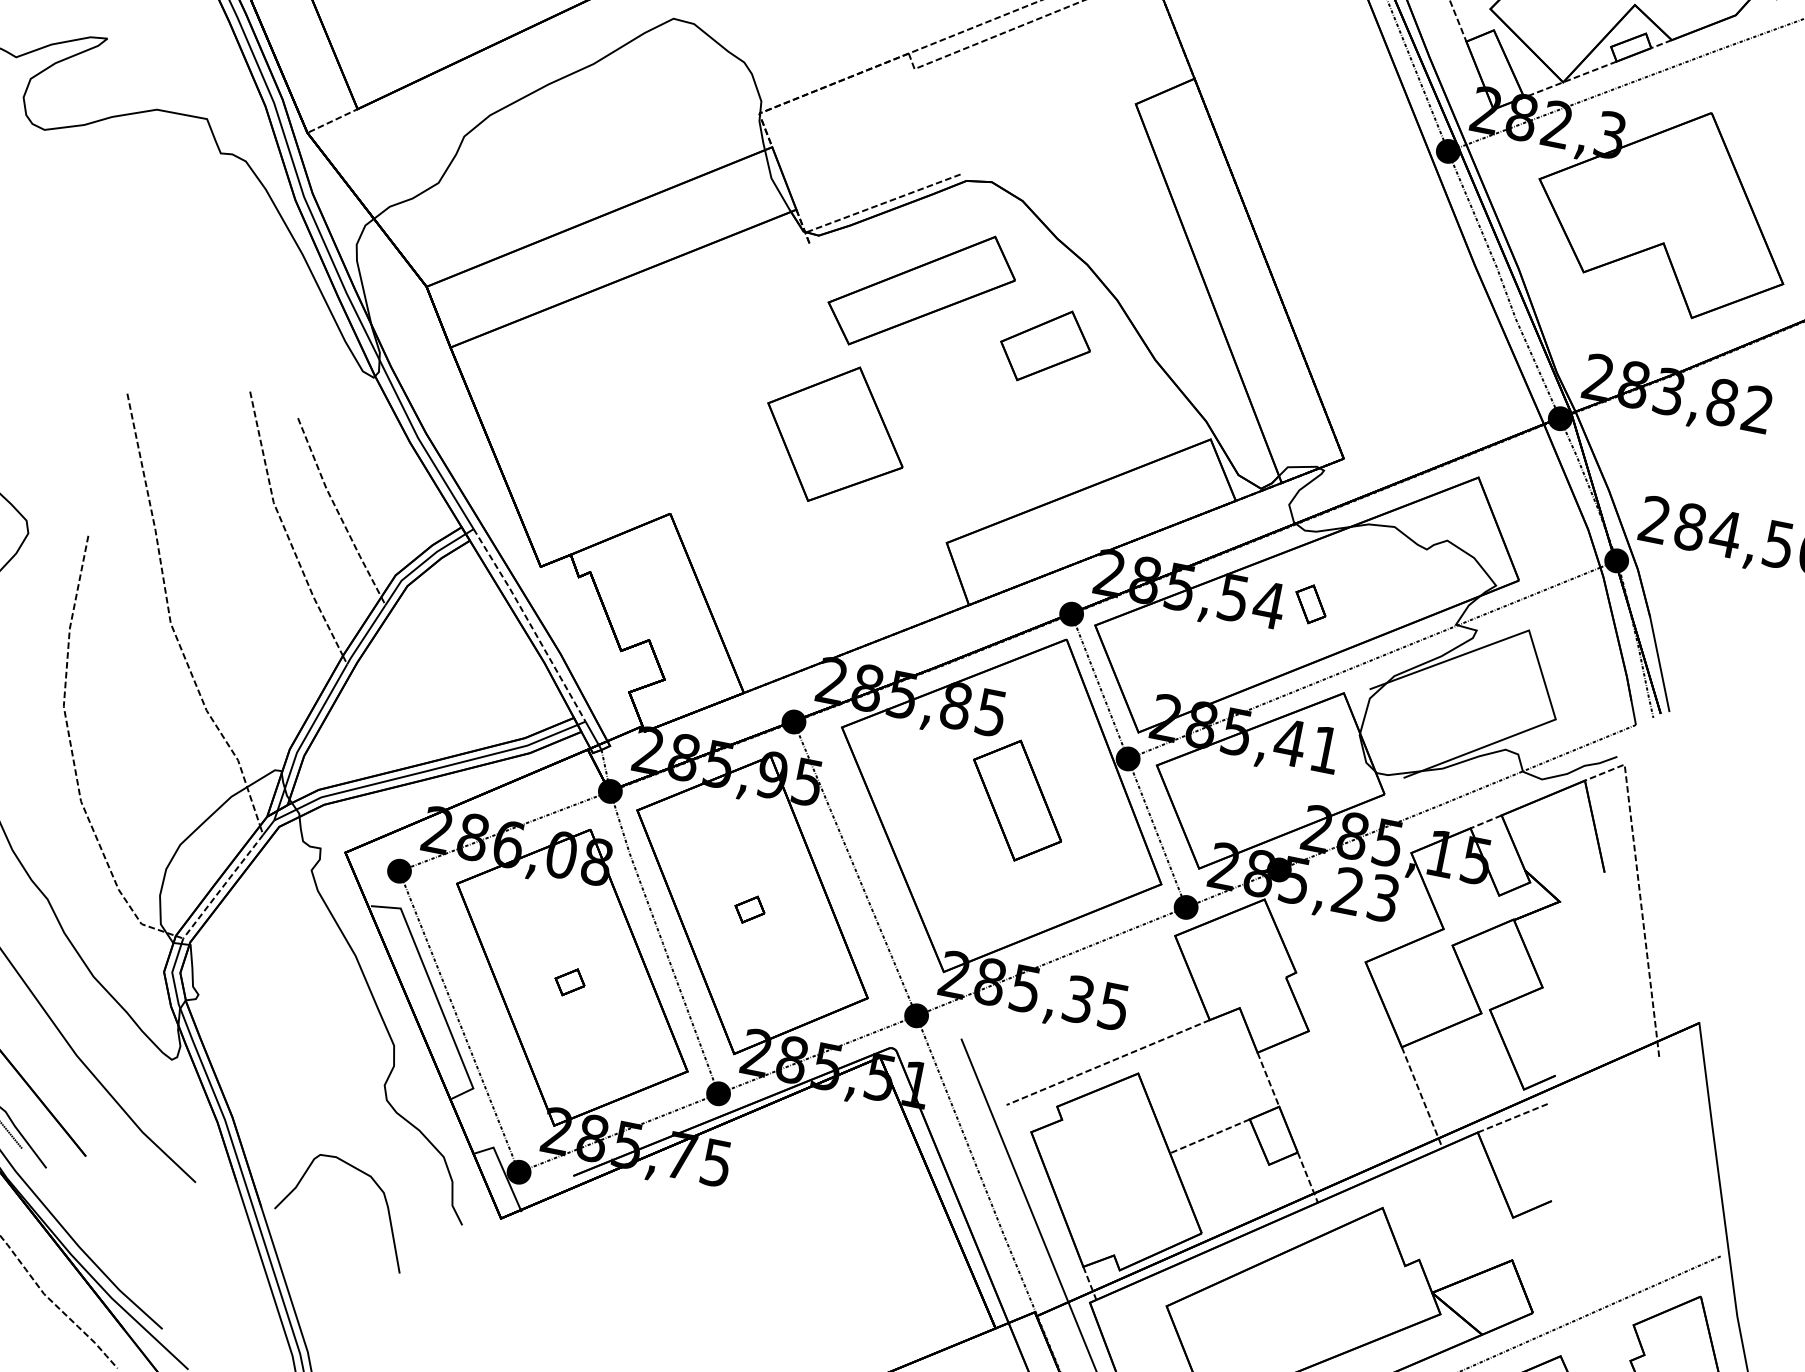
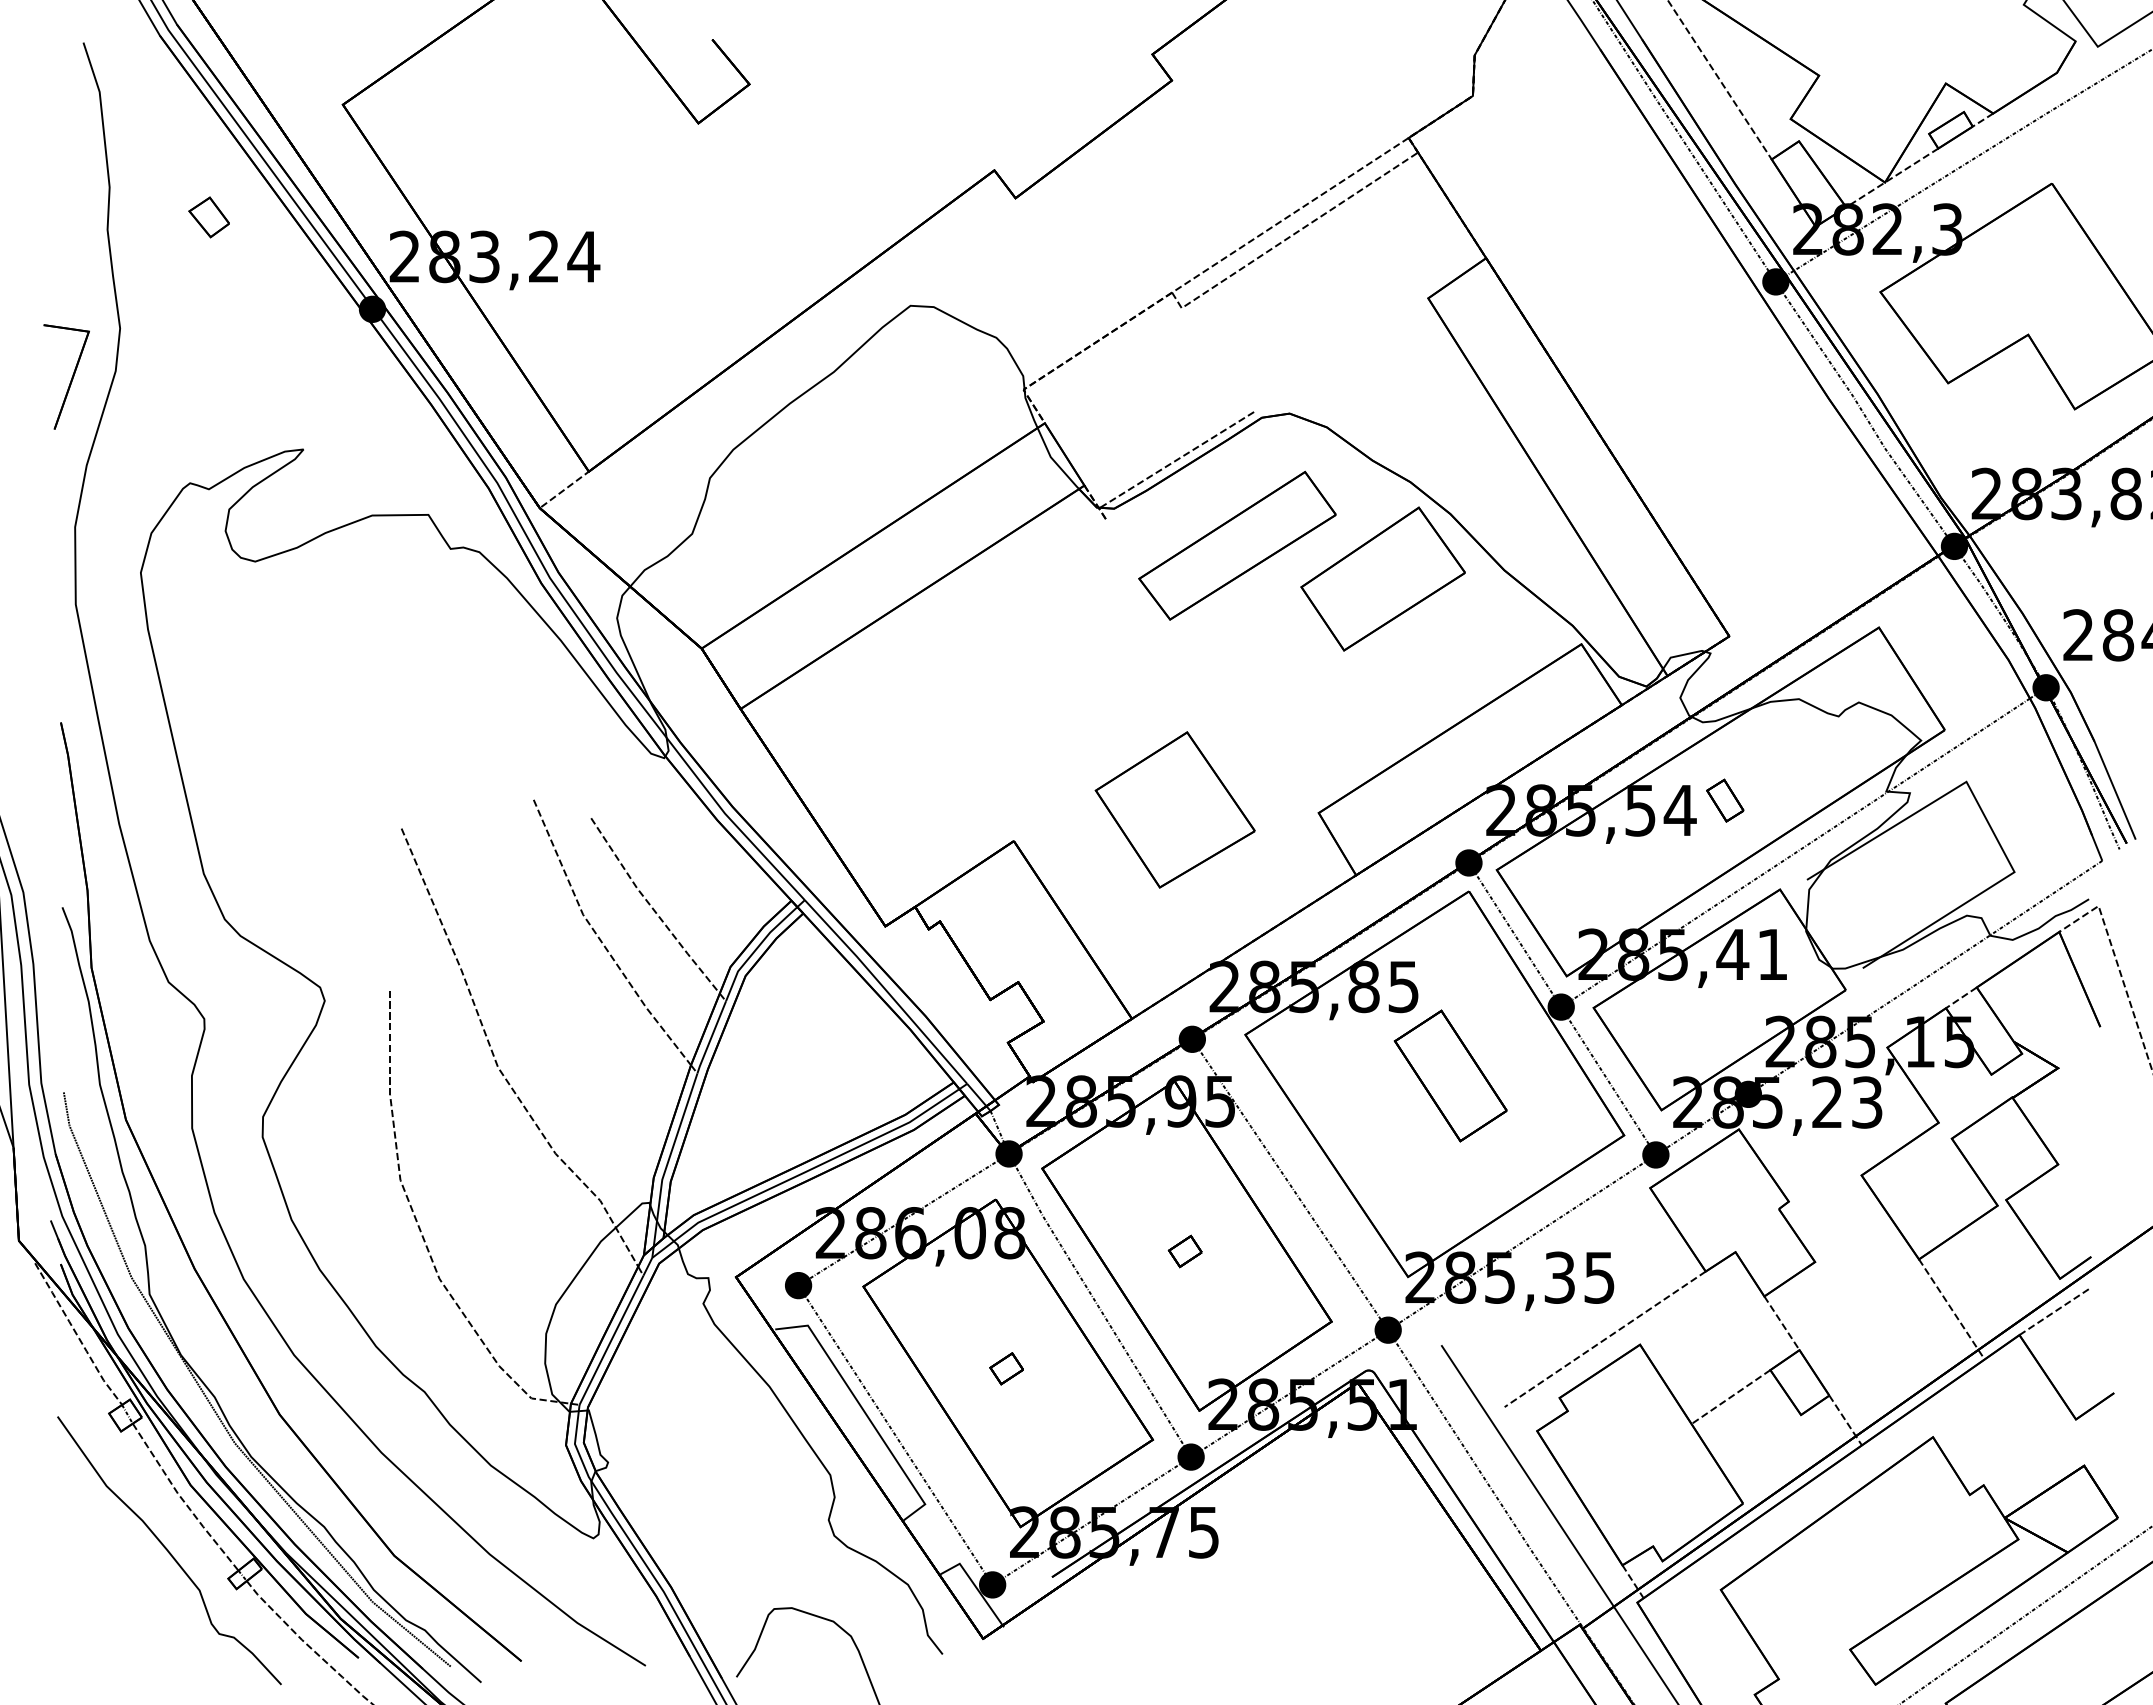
part: (1045, 345) -> (1382, 578), size x1.67
part: (834, 434) -> (1174, 809), moved
line: (530, 624) -> (886, 991), dashed -> solid
line: (223, 886) -> (611, 1340), dashed -> solid

